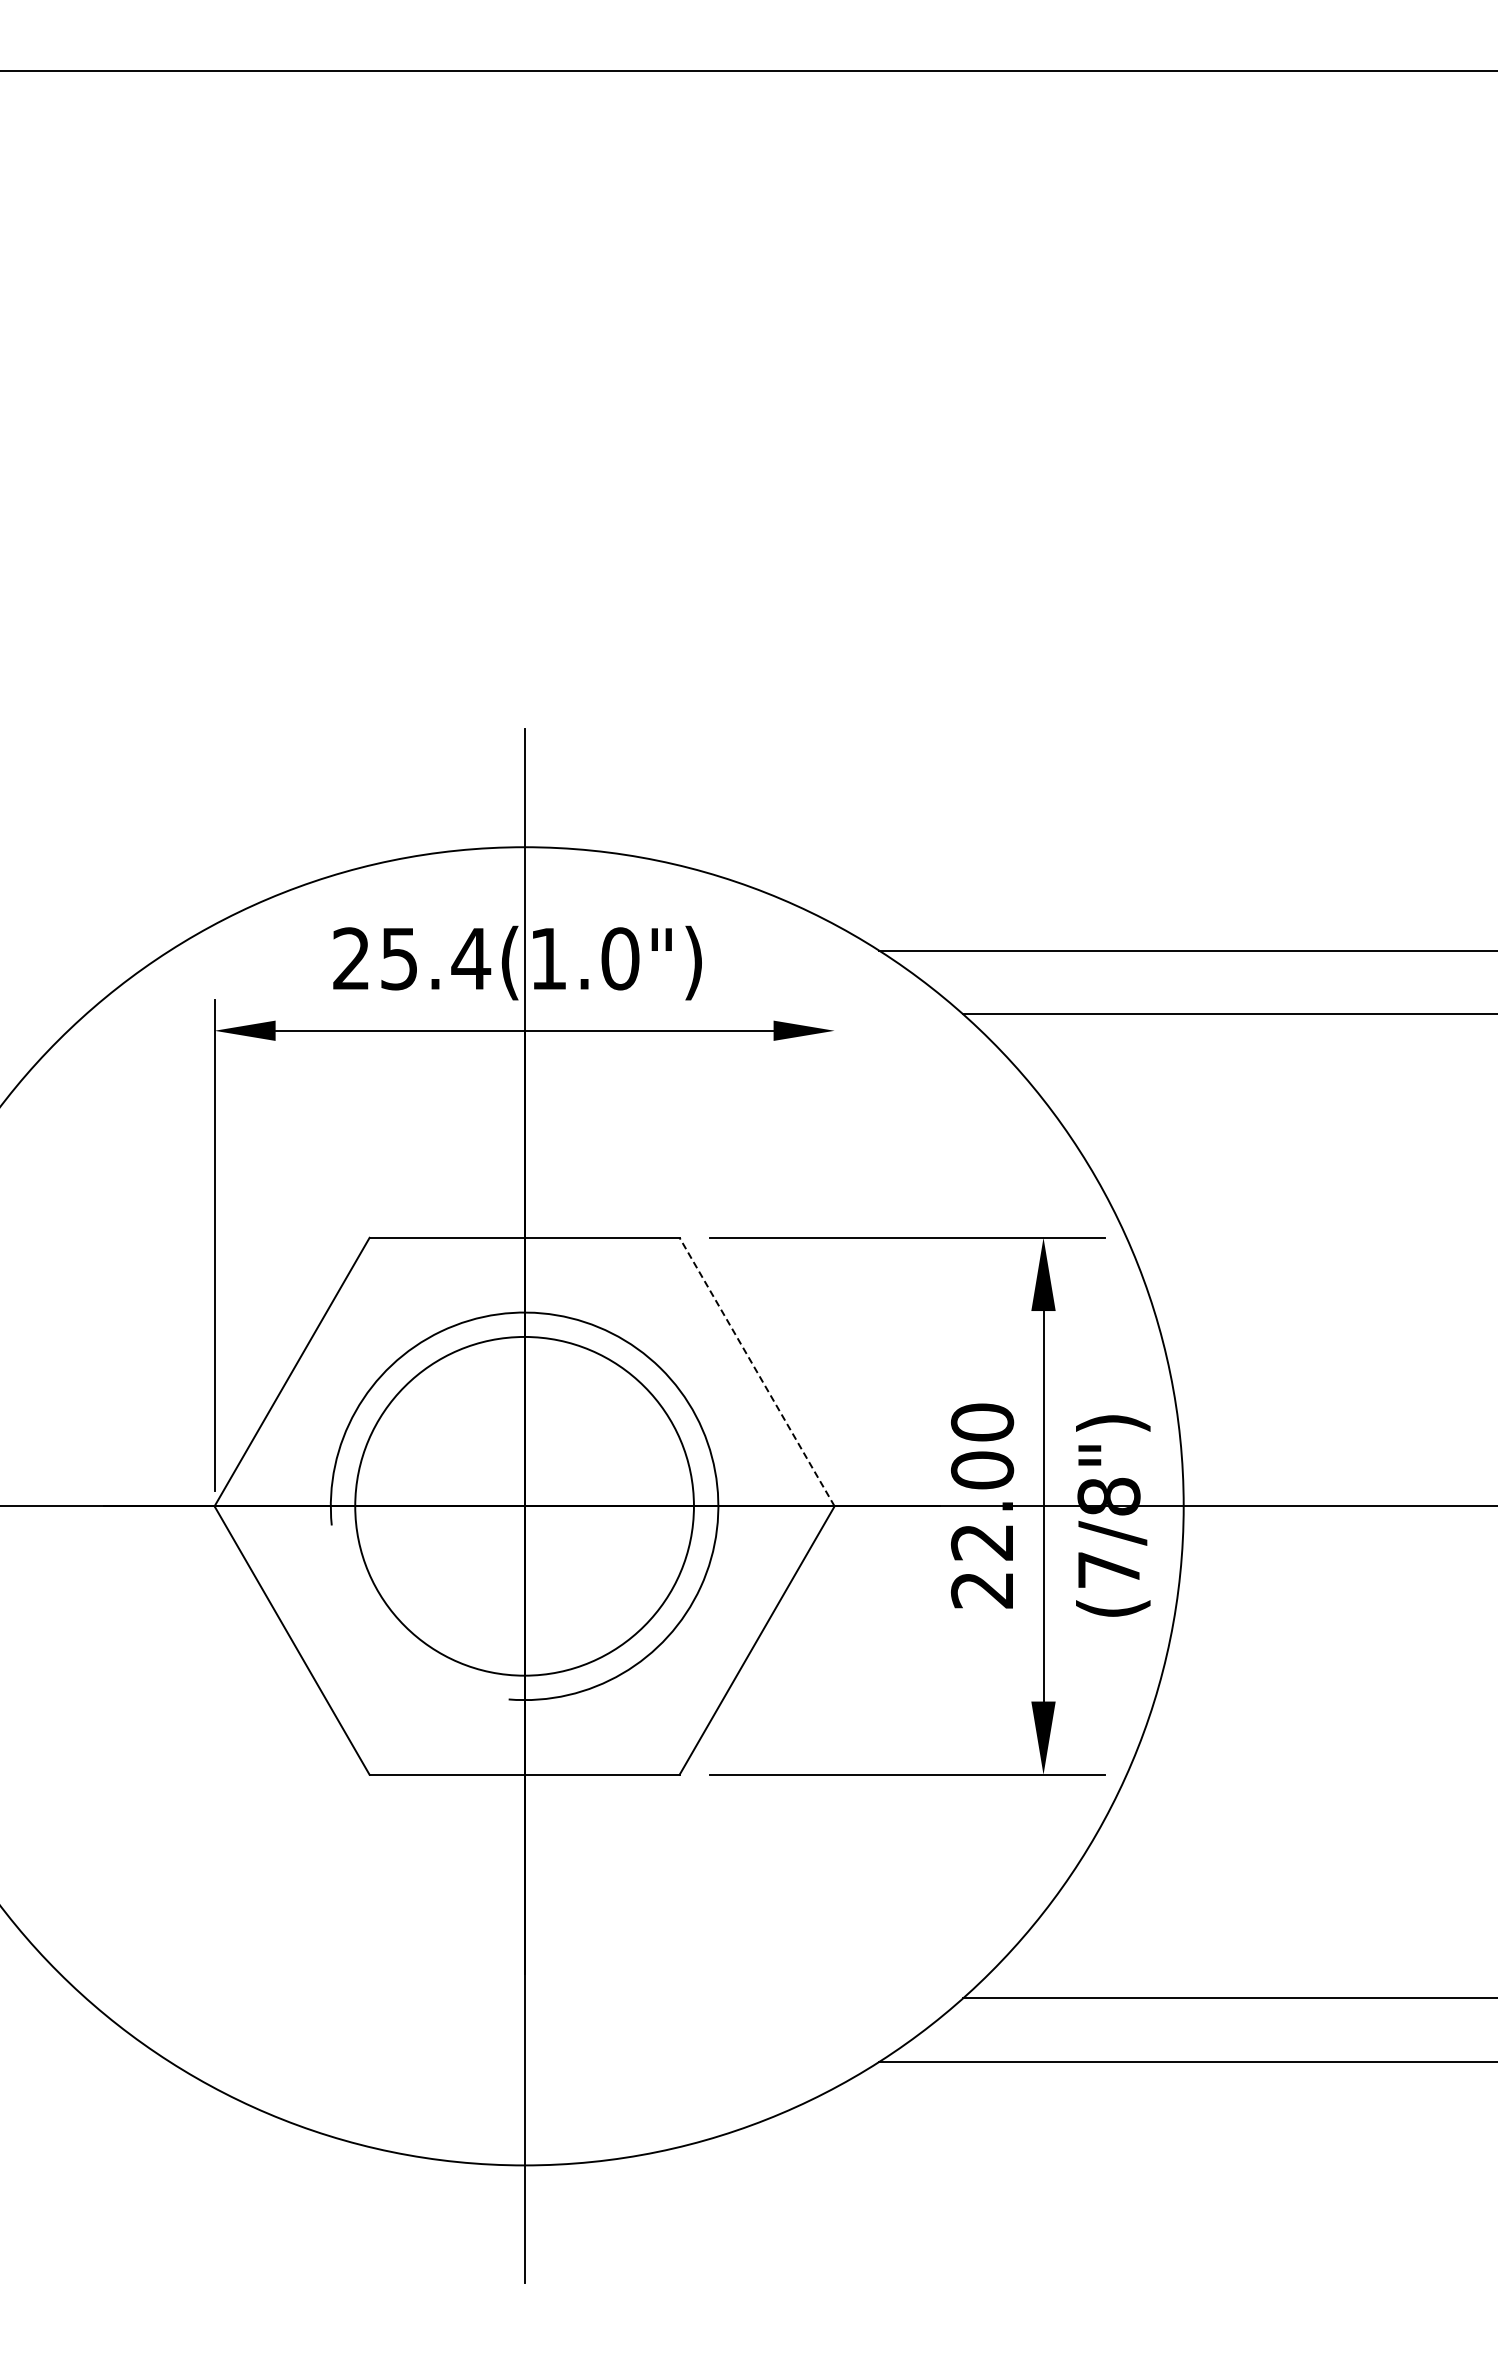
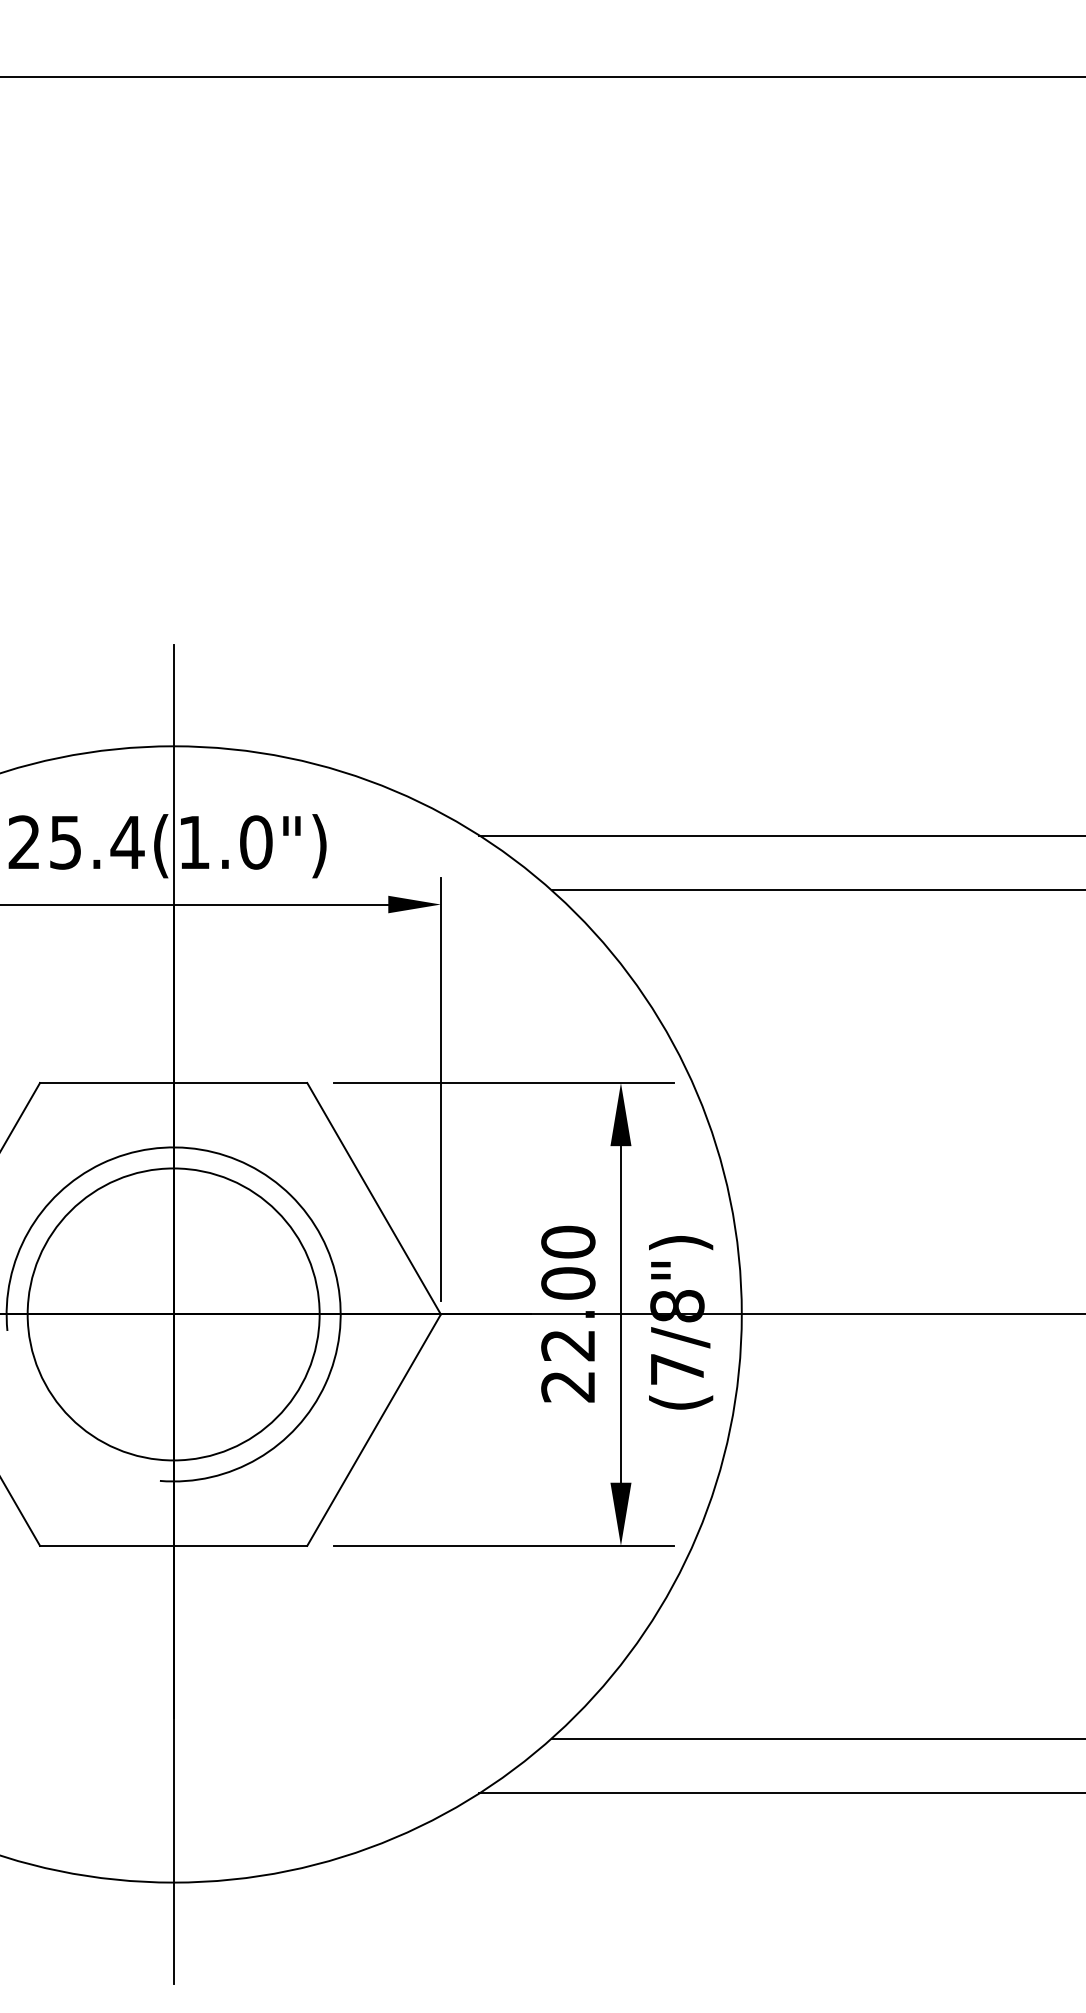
line: (834, 1245) -> (440, 1089), added
line: (756, 1371) -> (373, 1198), dashed -> solid

